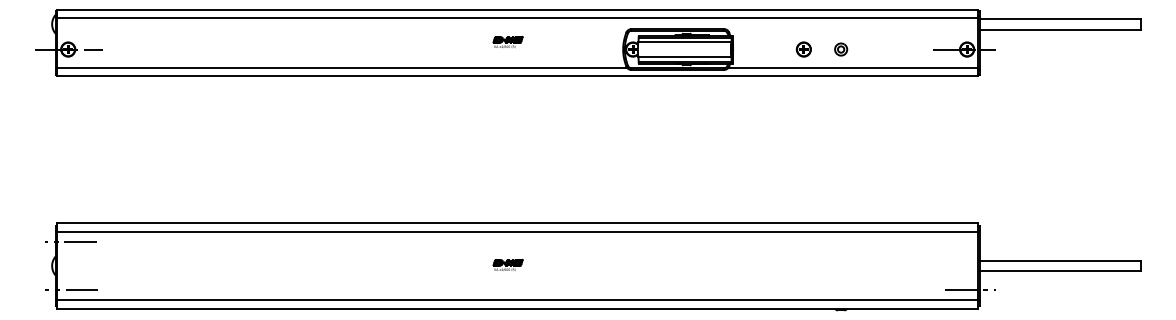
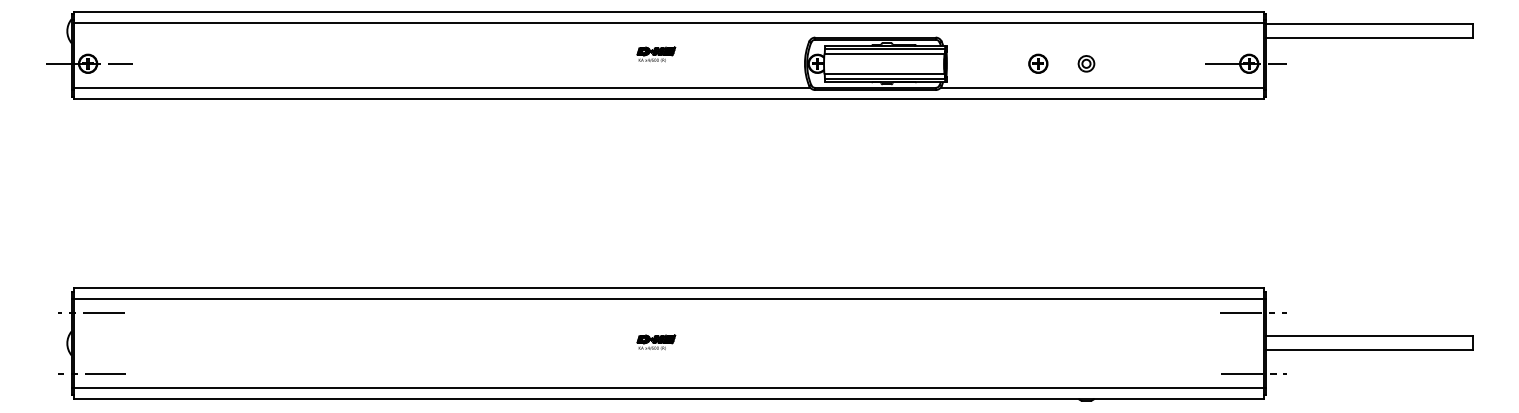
line: (970, 242) -> (1253, 313), added

